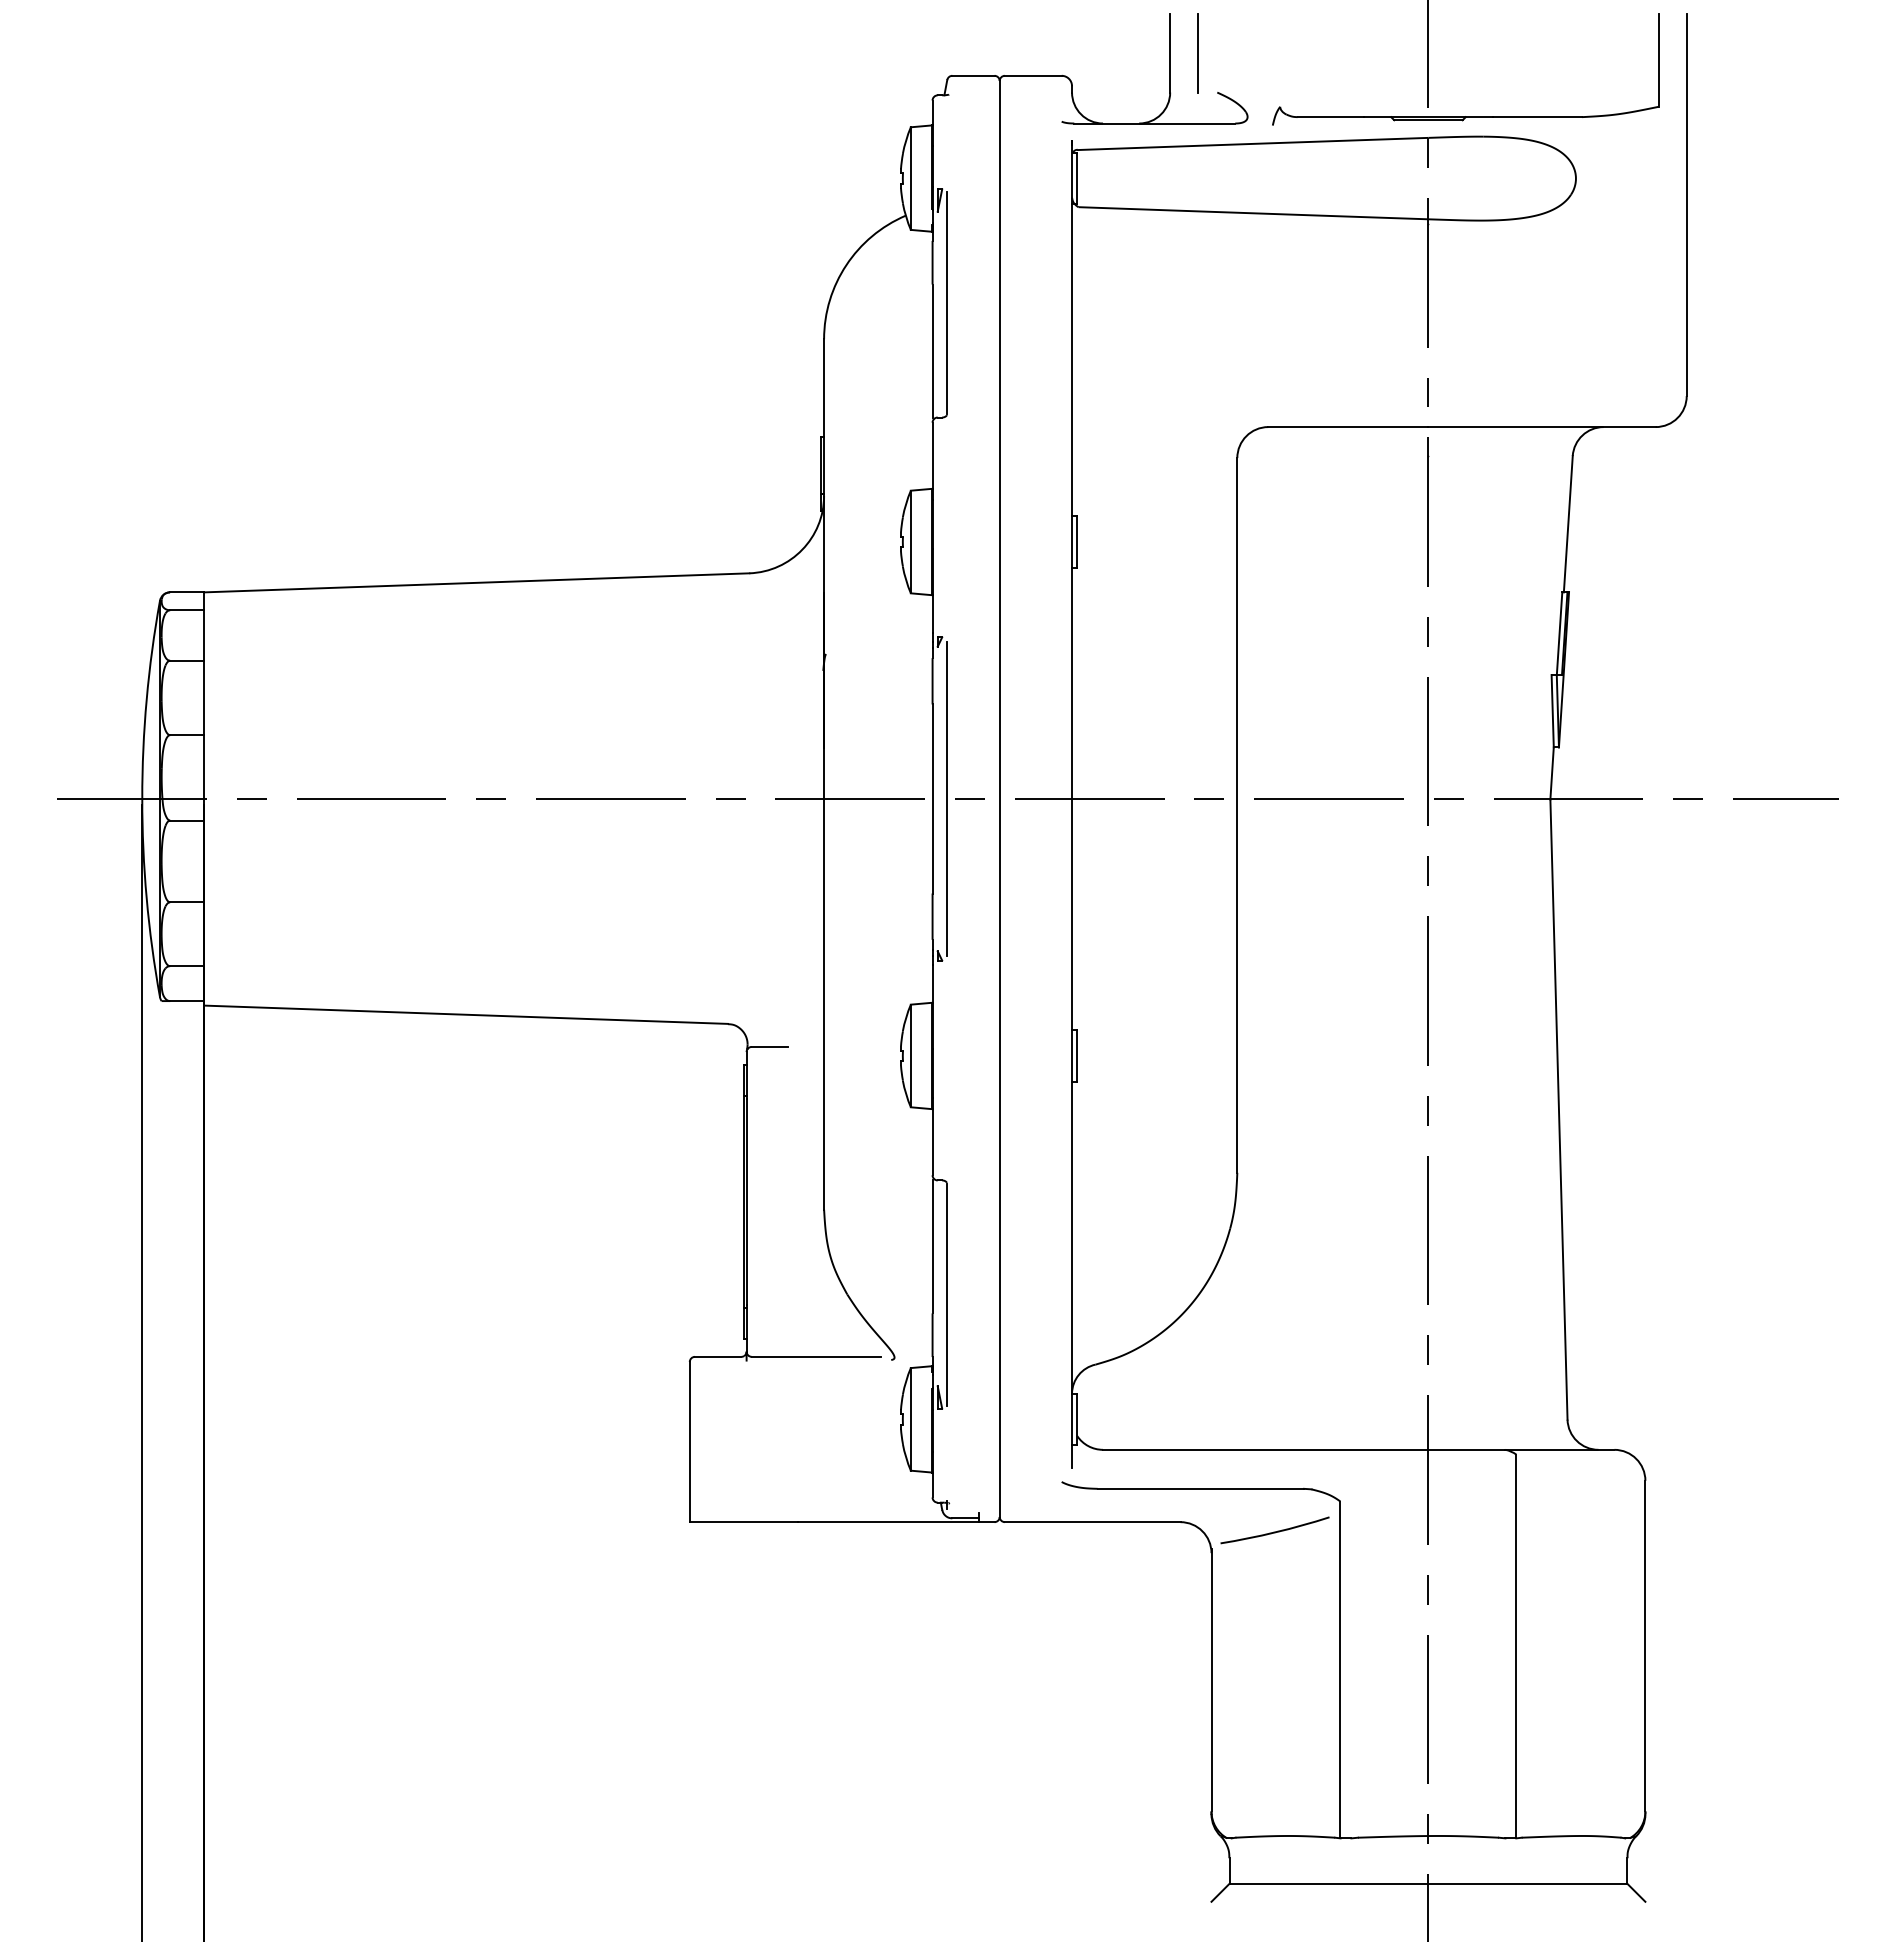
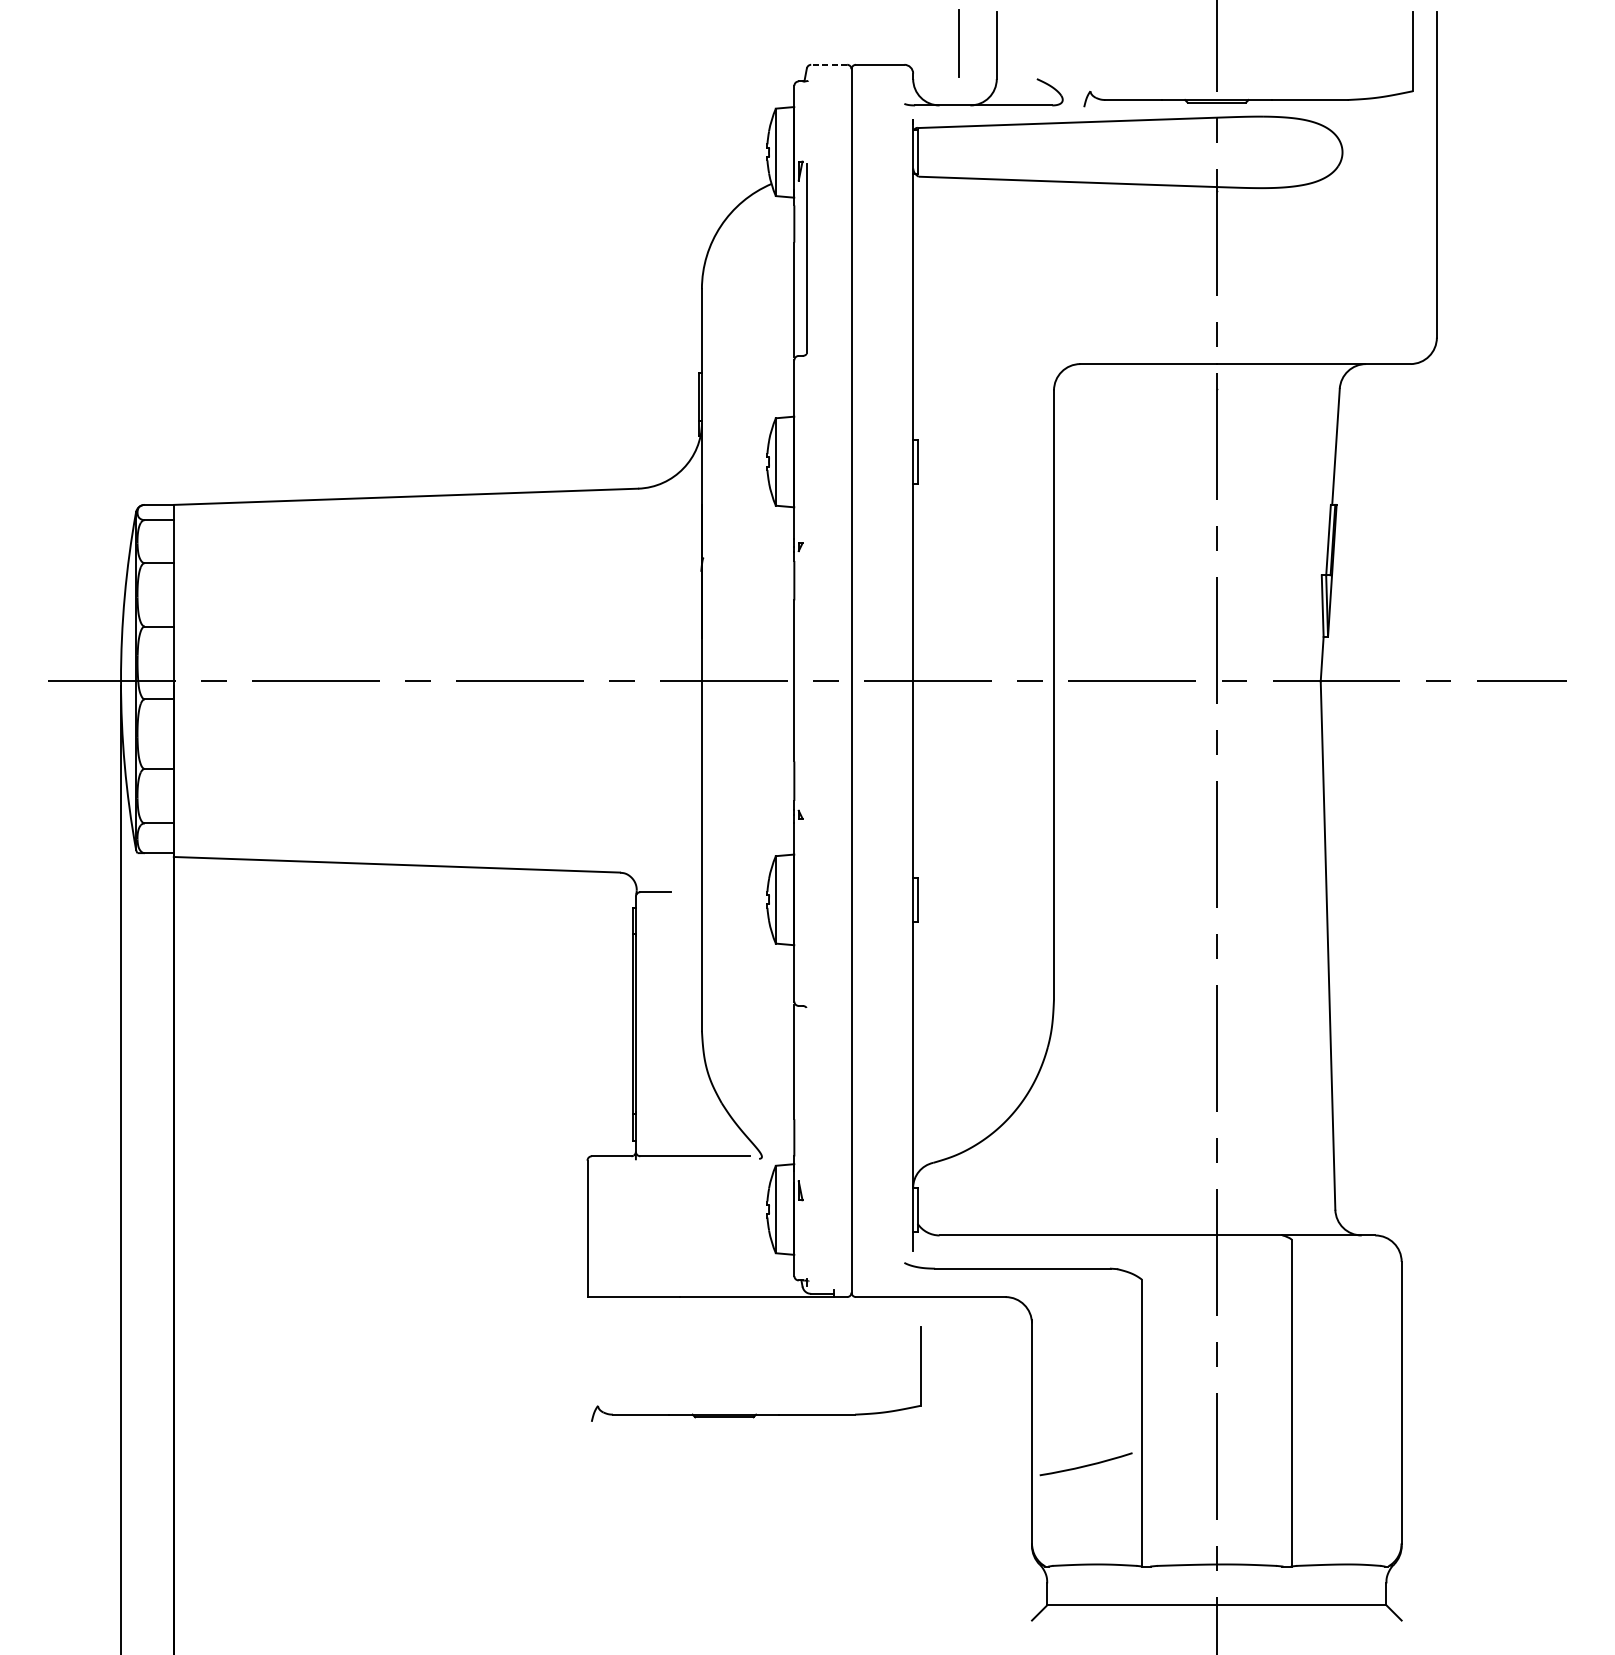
line: (1197, 53) -> (958, 44), moved
line: (972, 75) -> (828, 64), solid -> dashed
line: (947, 798) -> (807, 680), removed
line: (947, 1294) -> (807, 1103), removed
arc: (1274, 1531) -> (1085, 1465), moved
part: (887, 1659) -> (755, 1414), added

